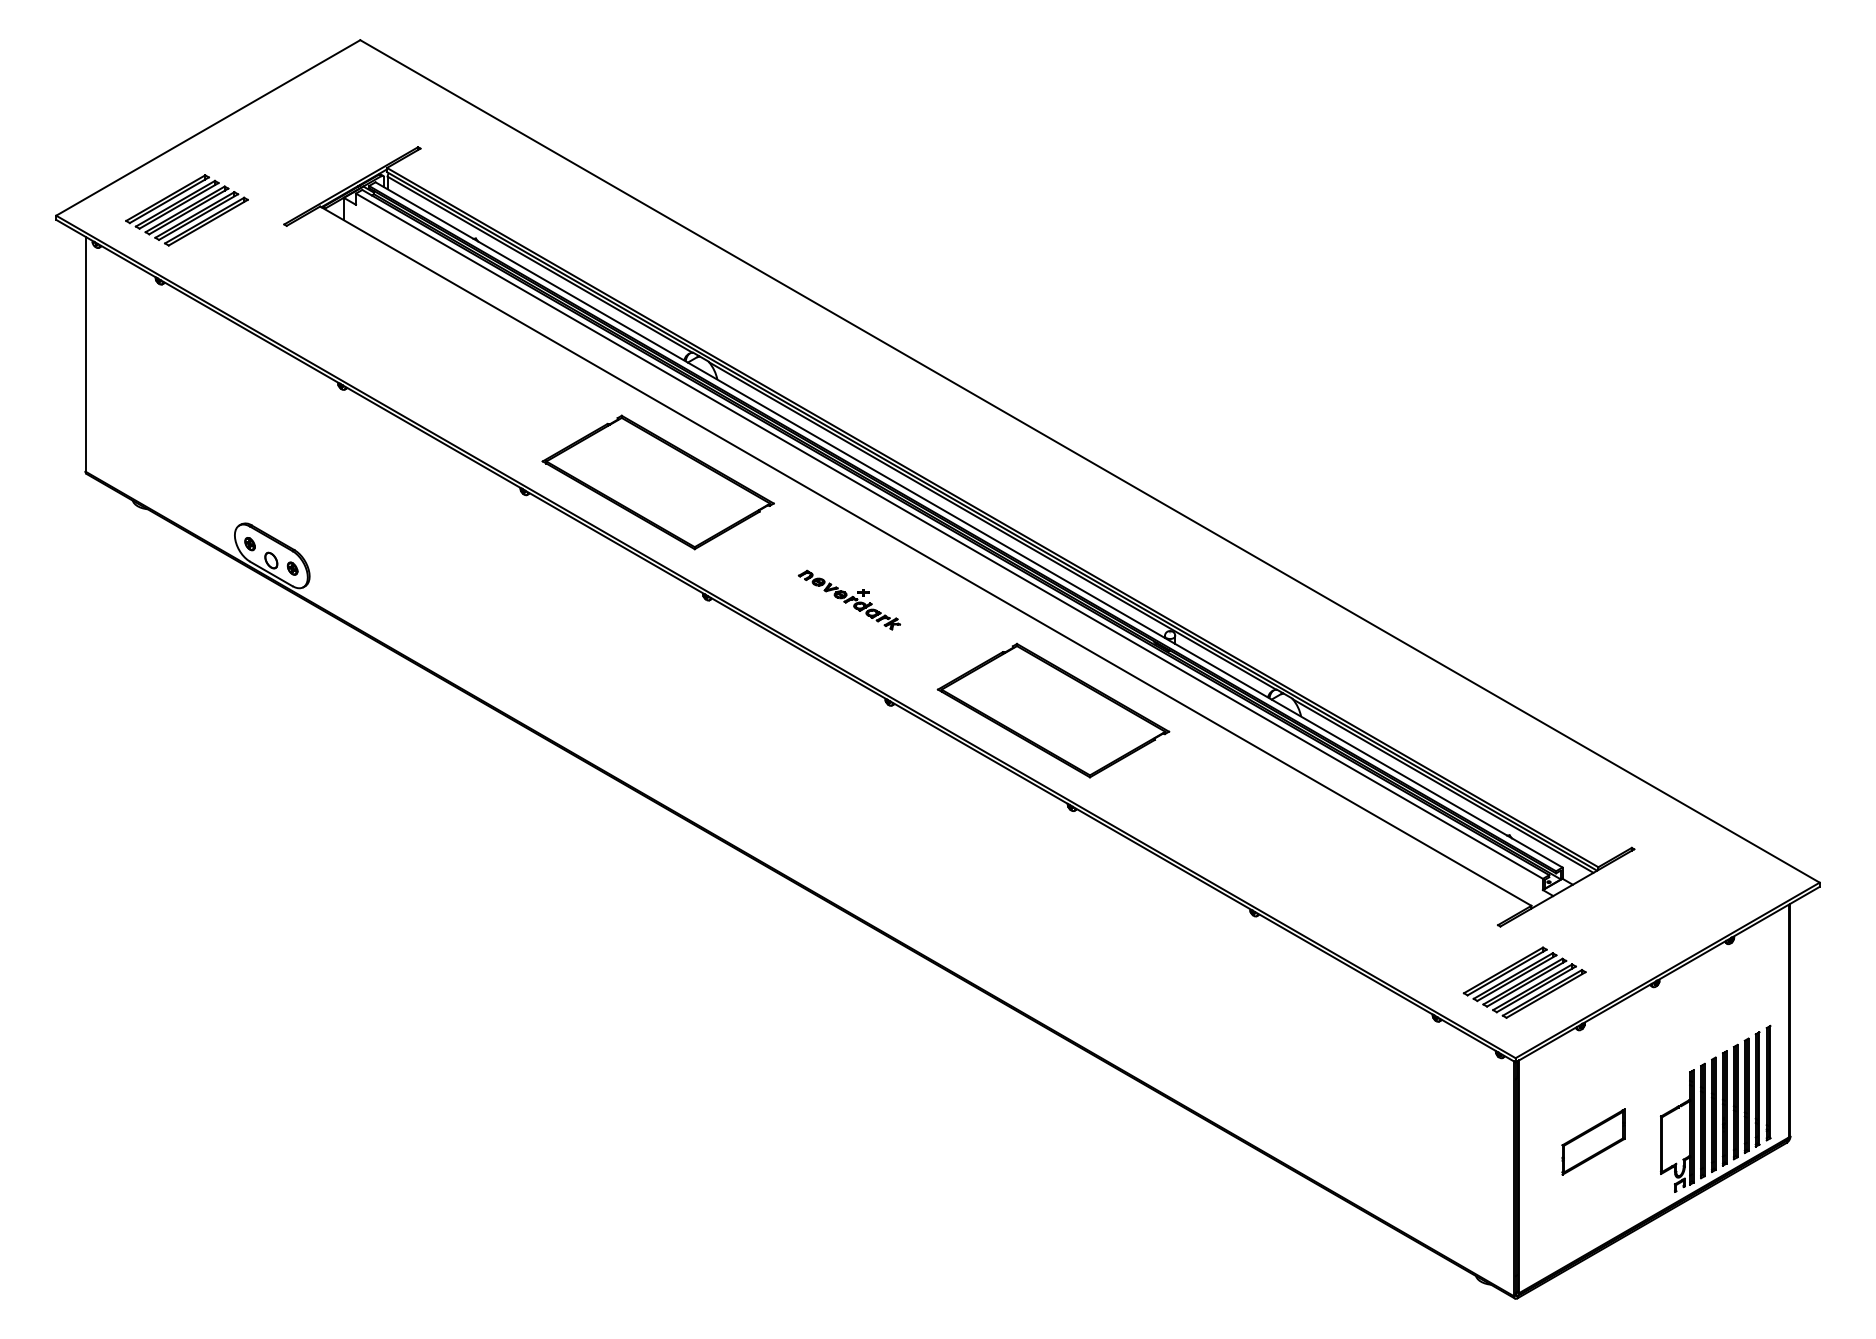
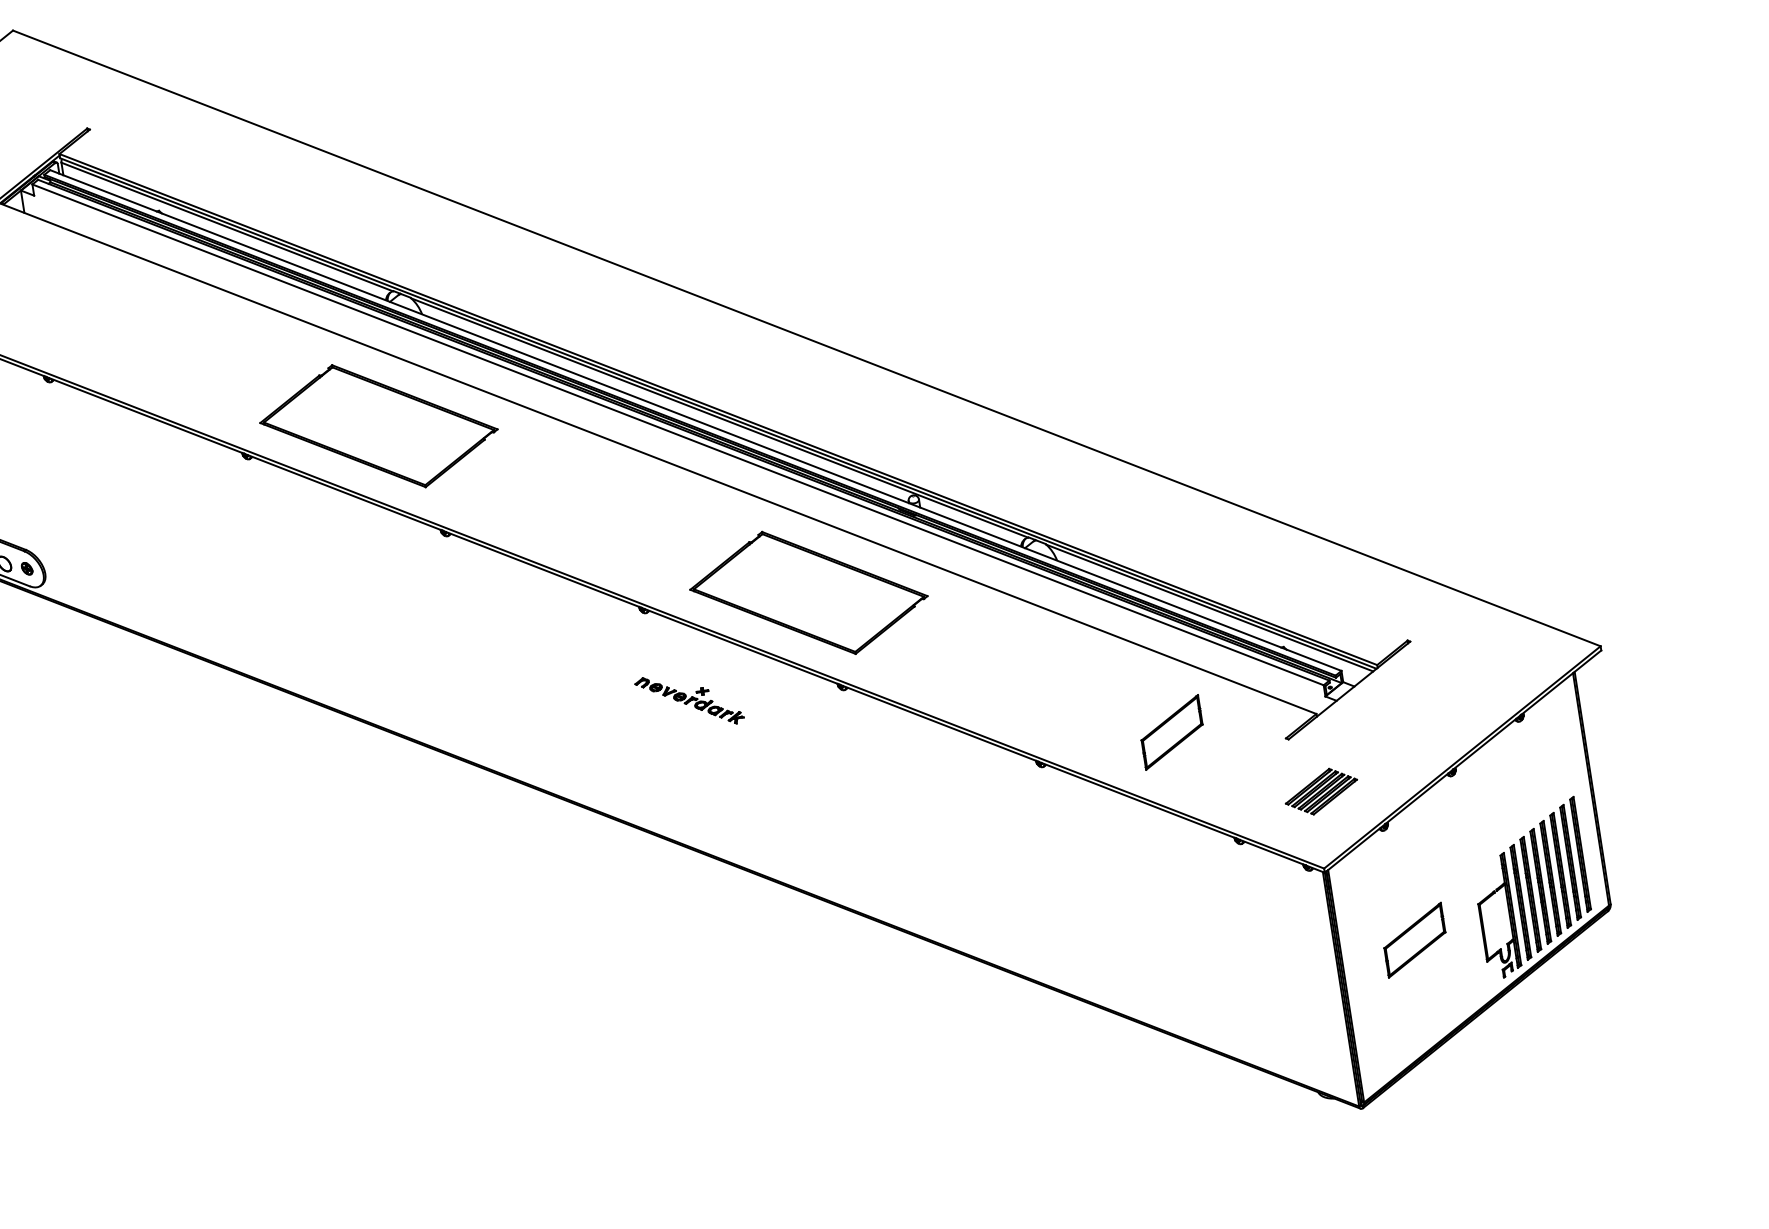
part: (849, 599) -> (689, 700), moved
part: (1387, 901) -> (1171, 731), added
part: (1524, 982) -> (1321, 791), size x0.6

